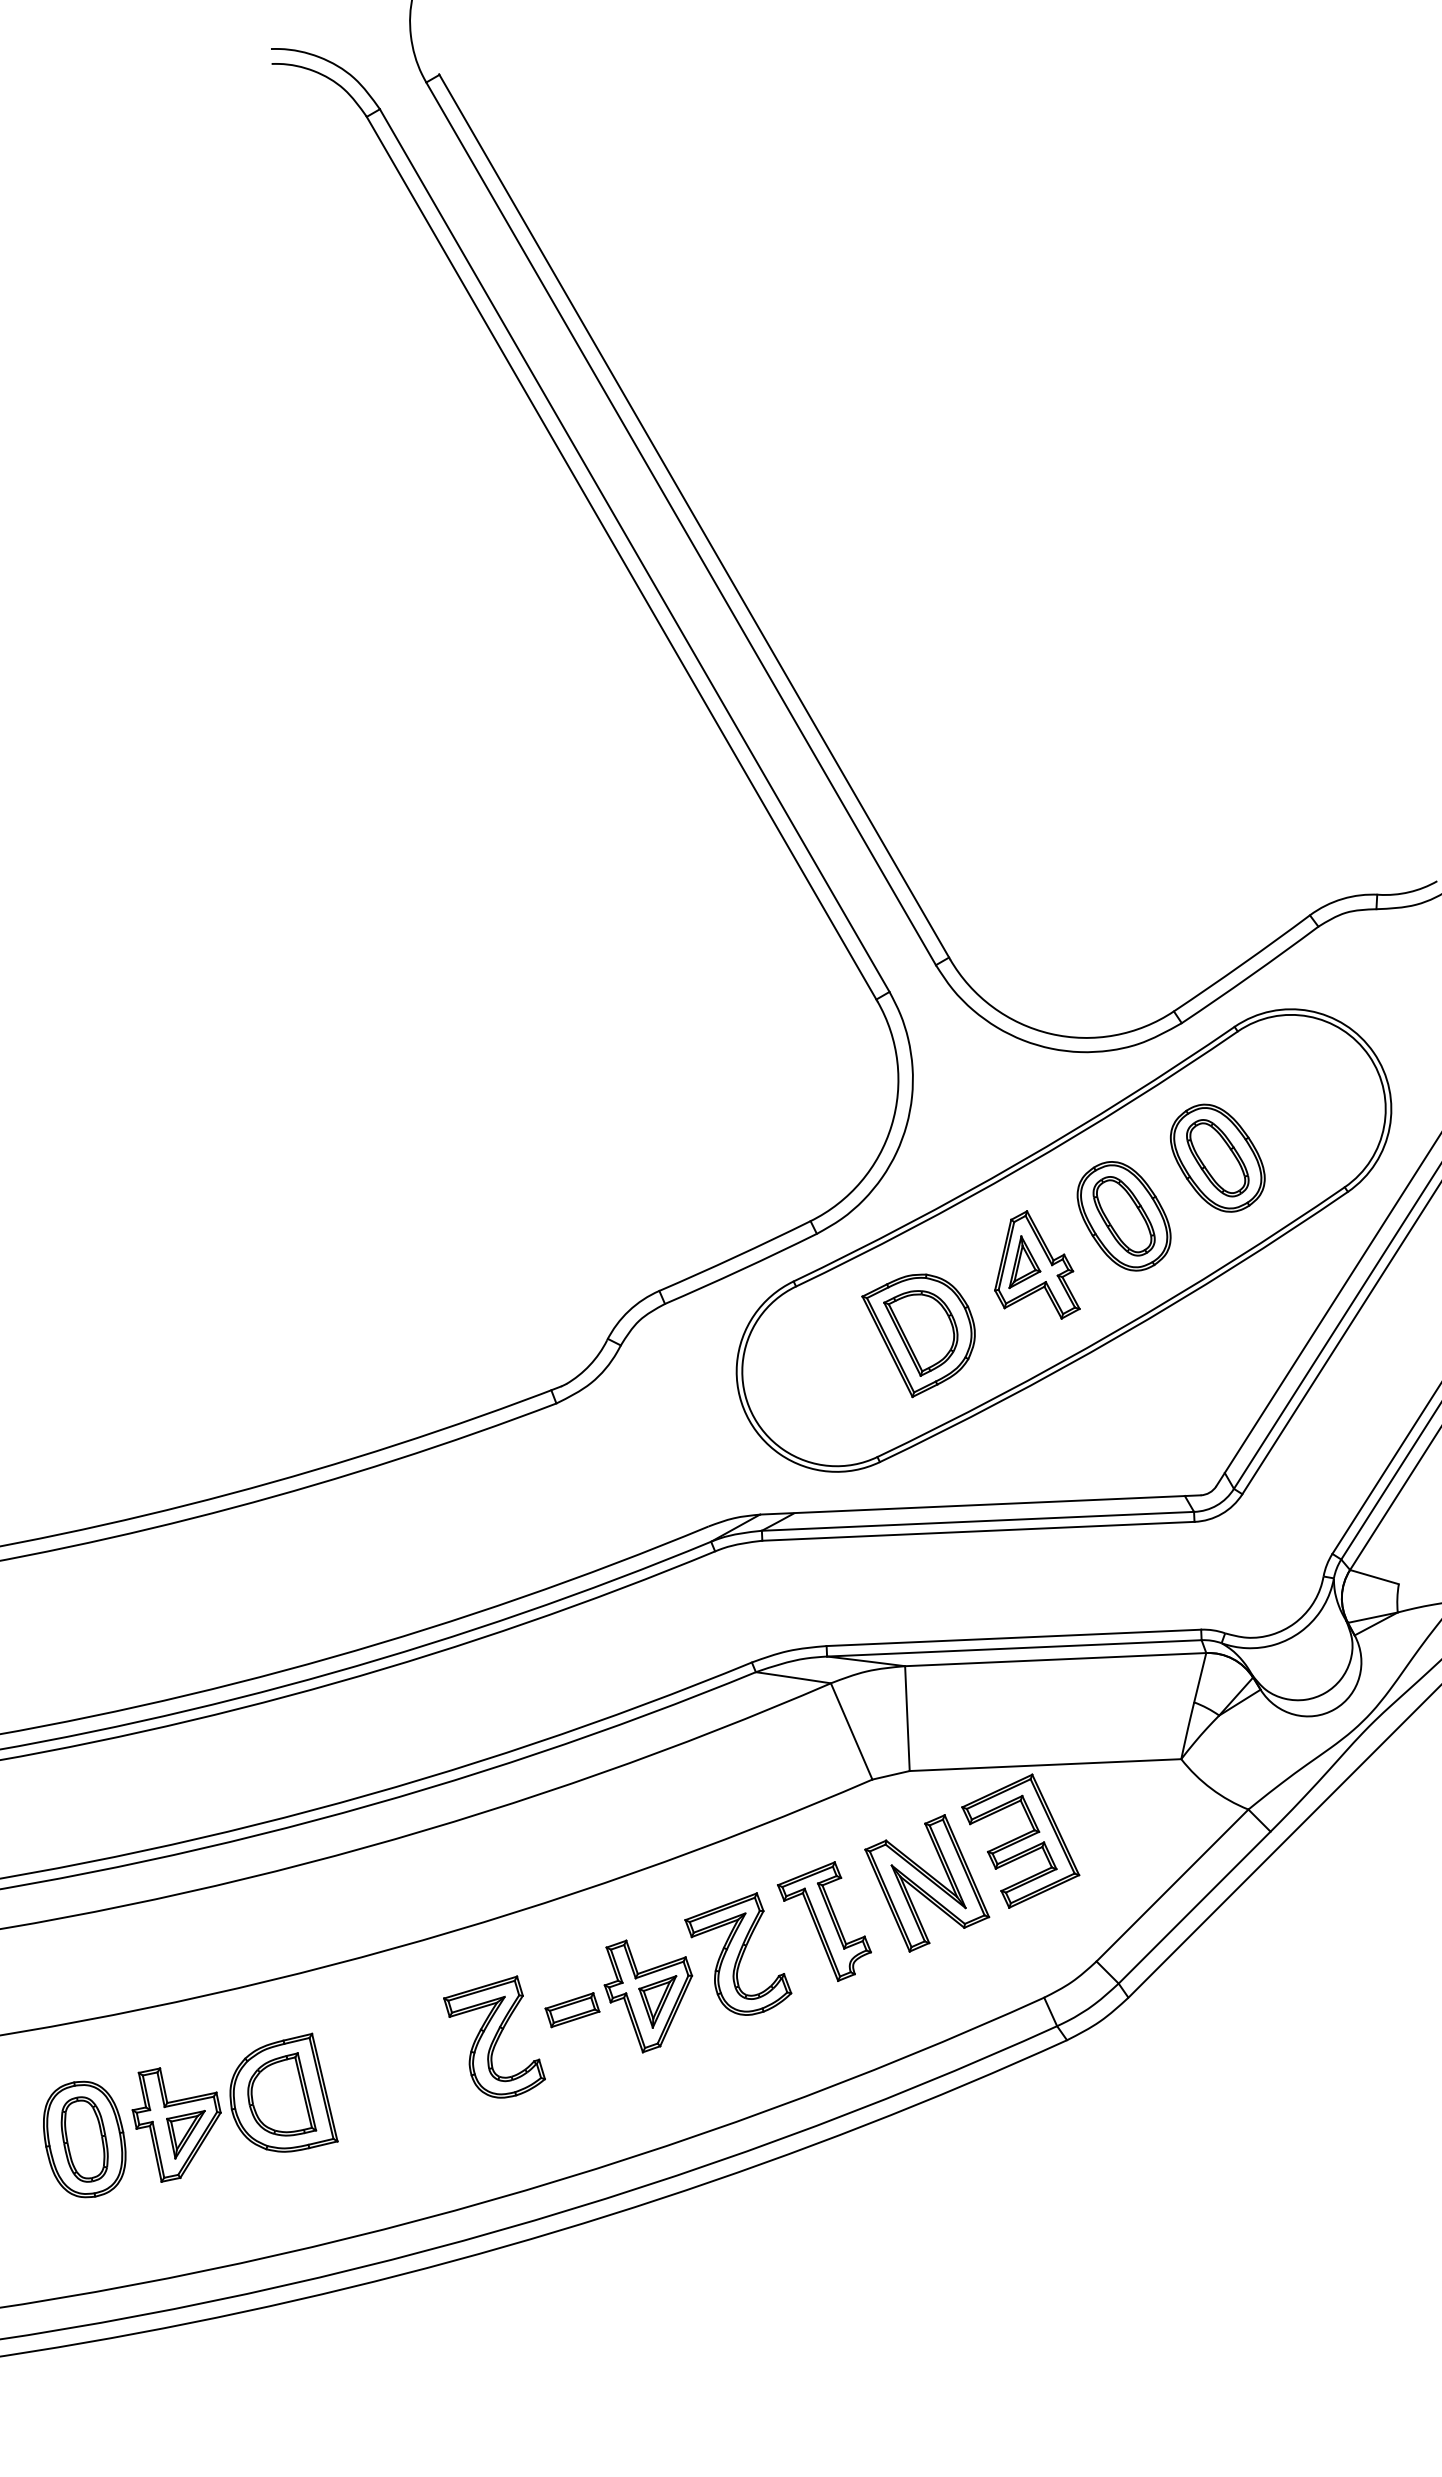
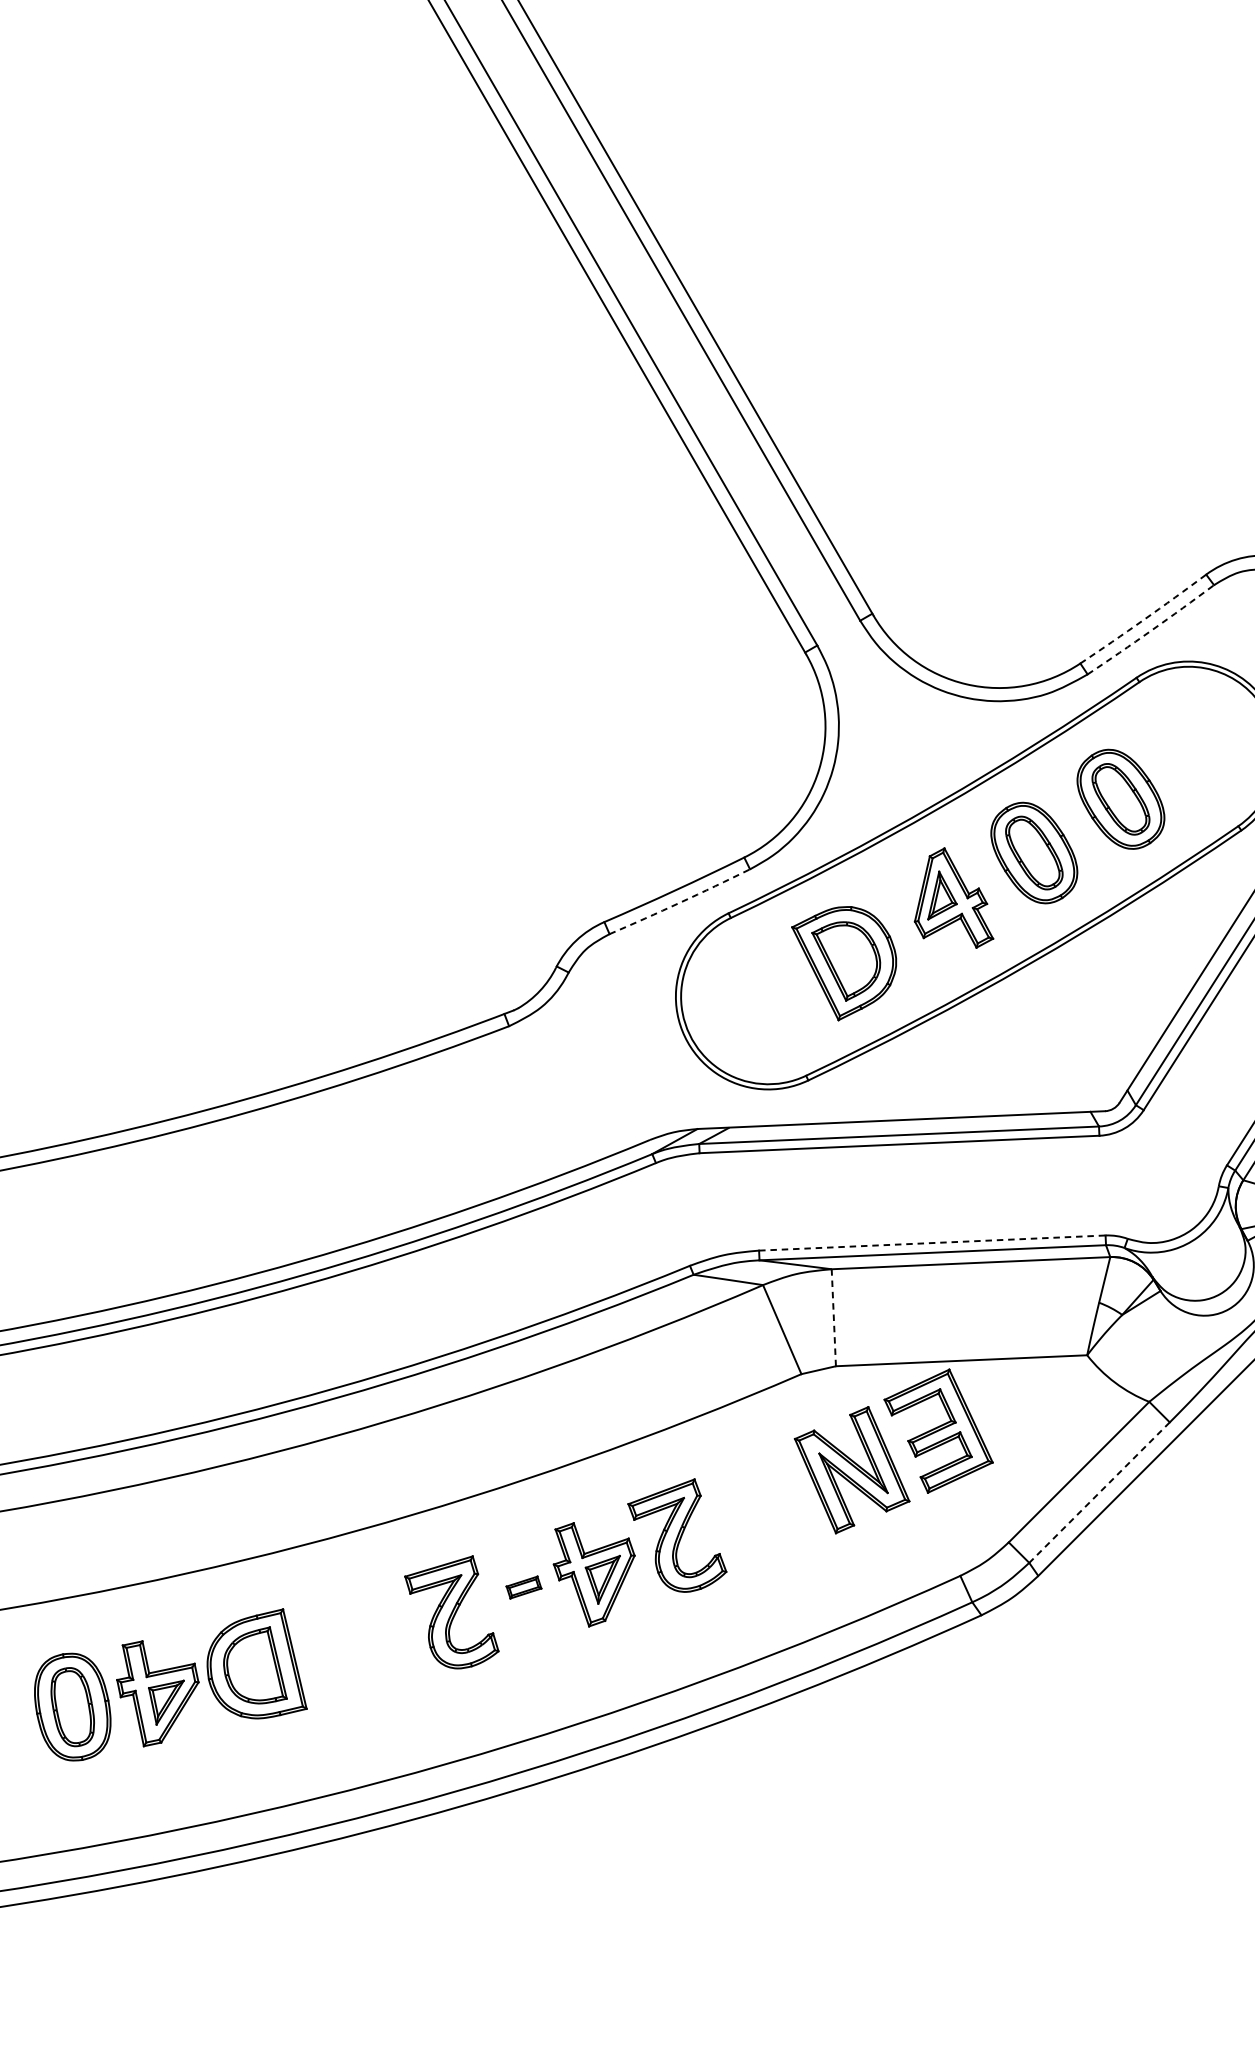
arc: (1242, 964) -> (1143, 620), solid -> dashed
arc: (1250, 975) -> (1151, 630), solid -> dashed
arc: (741, 1269) -> (680, 902), solid -> dashed
line: (1014, 1637) -> (932, 1242), solid -> dashed
line: (907, 1718) -> (833, 1317), solid -> dashed
line: (1194, 1908) -> (1099, 1493), solid -> dashed
part: (824, 1921) -> (757, 1505), removed
part: (572, 2010) -> (523, 1587), size x0.7

